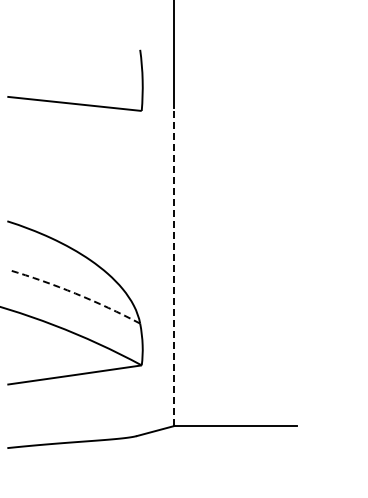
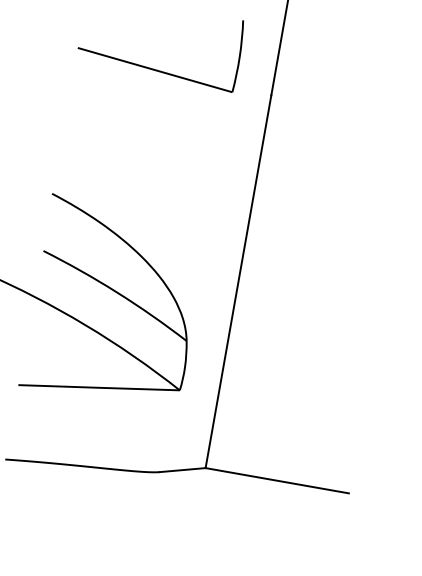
line: (174, 266) -> (238, 281), dashed -> solid
arc: (75, 293) -> (117, 292), dashed -> solid

